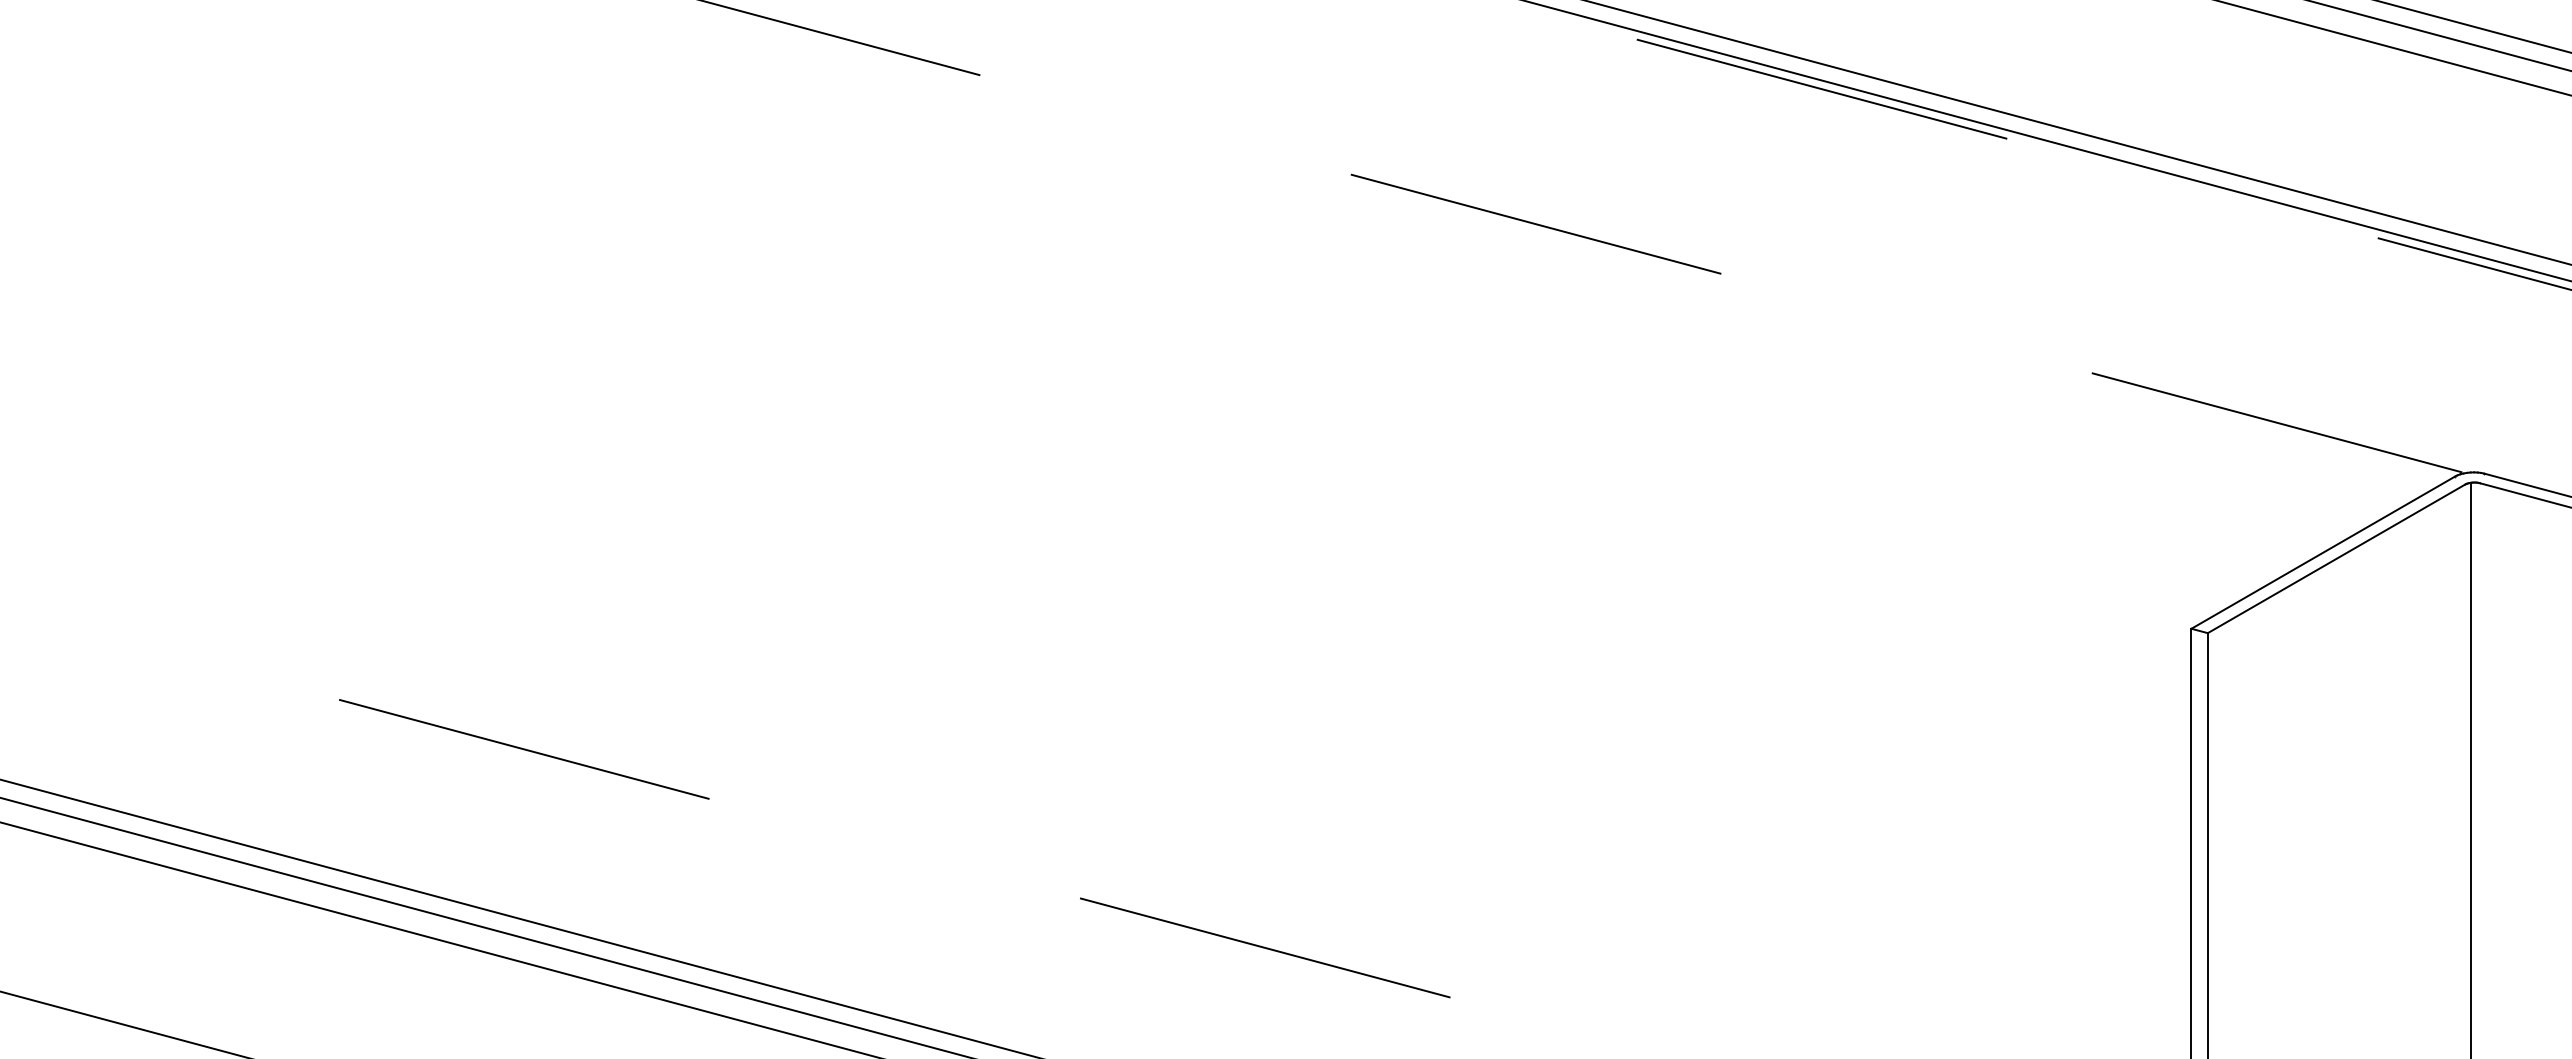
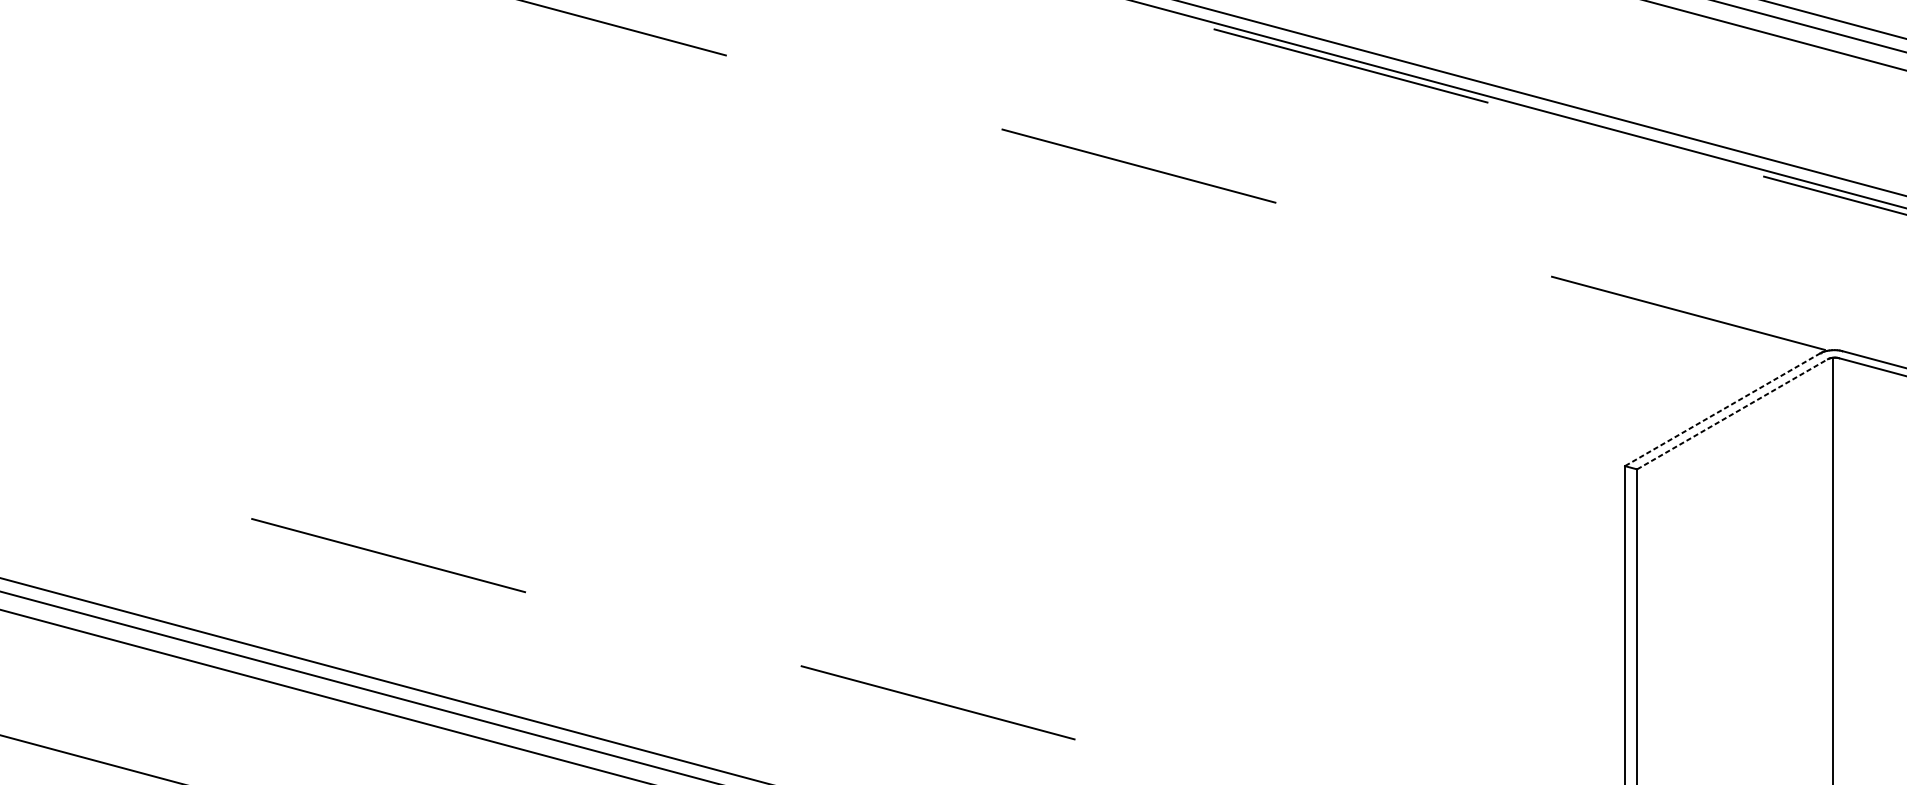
line: (2322, 552) -> (1722, 409), solid -> dashed
line: (2336, 558) -> (1732, 414), solid -> dashed

